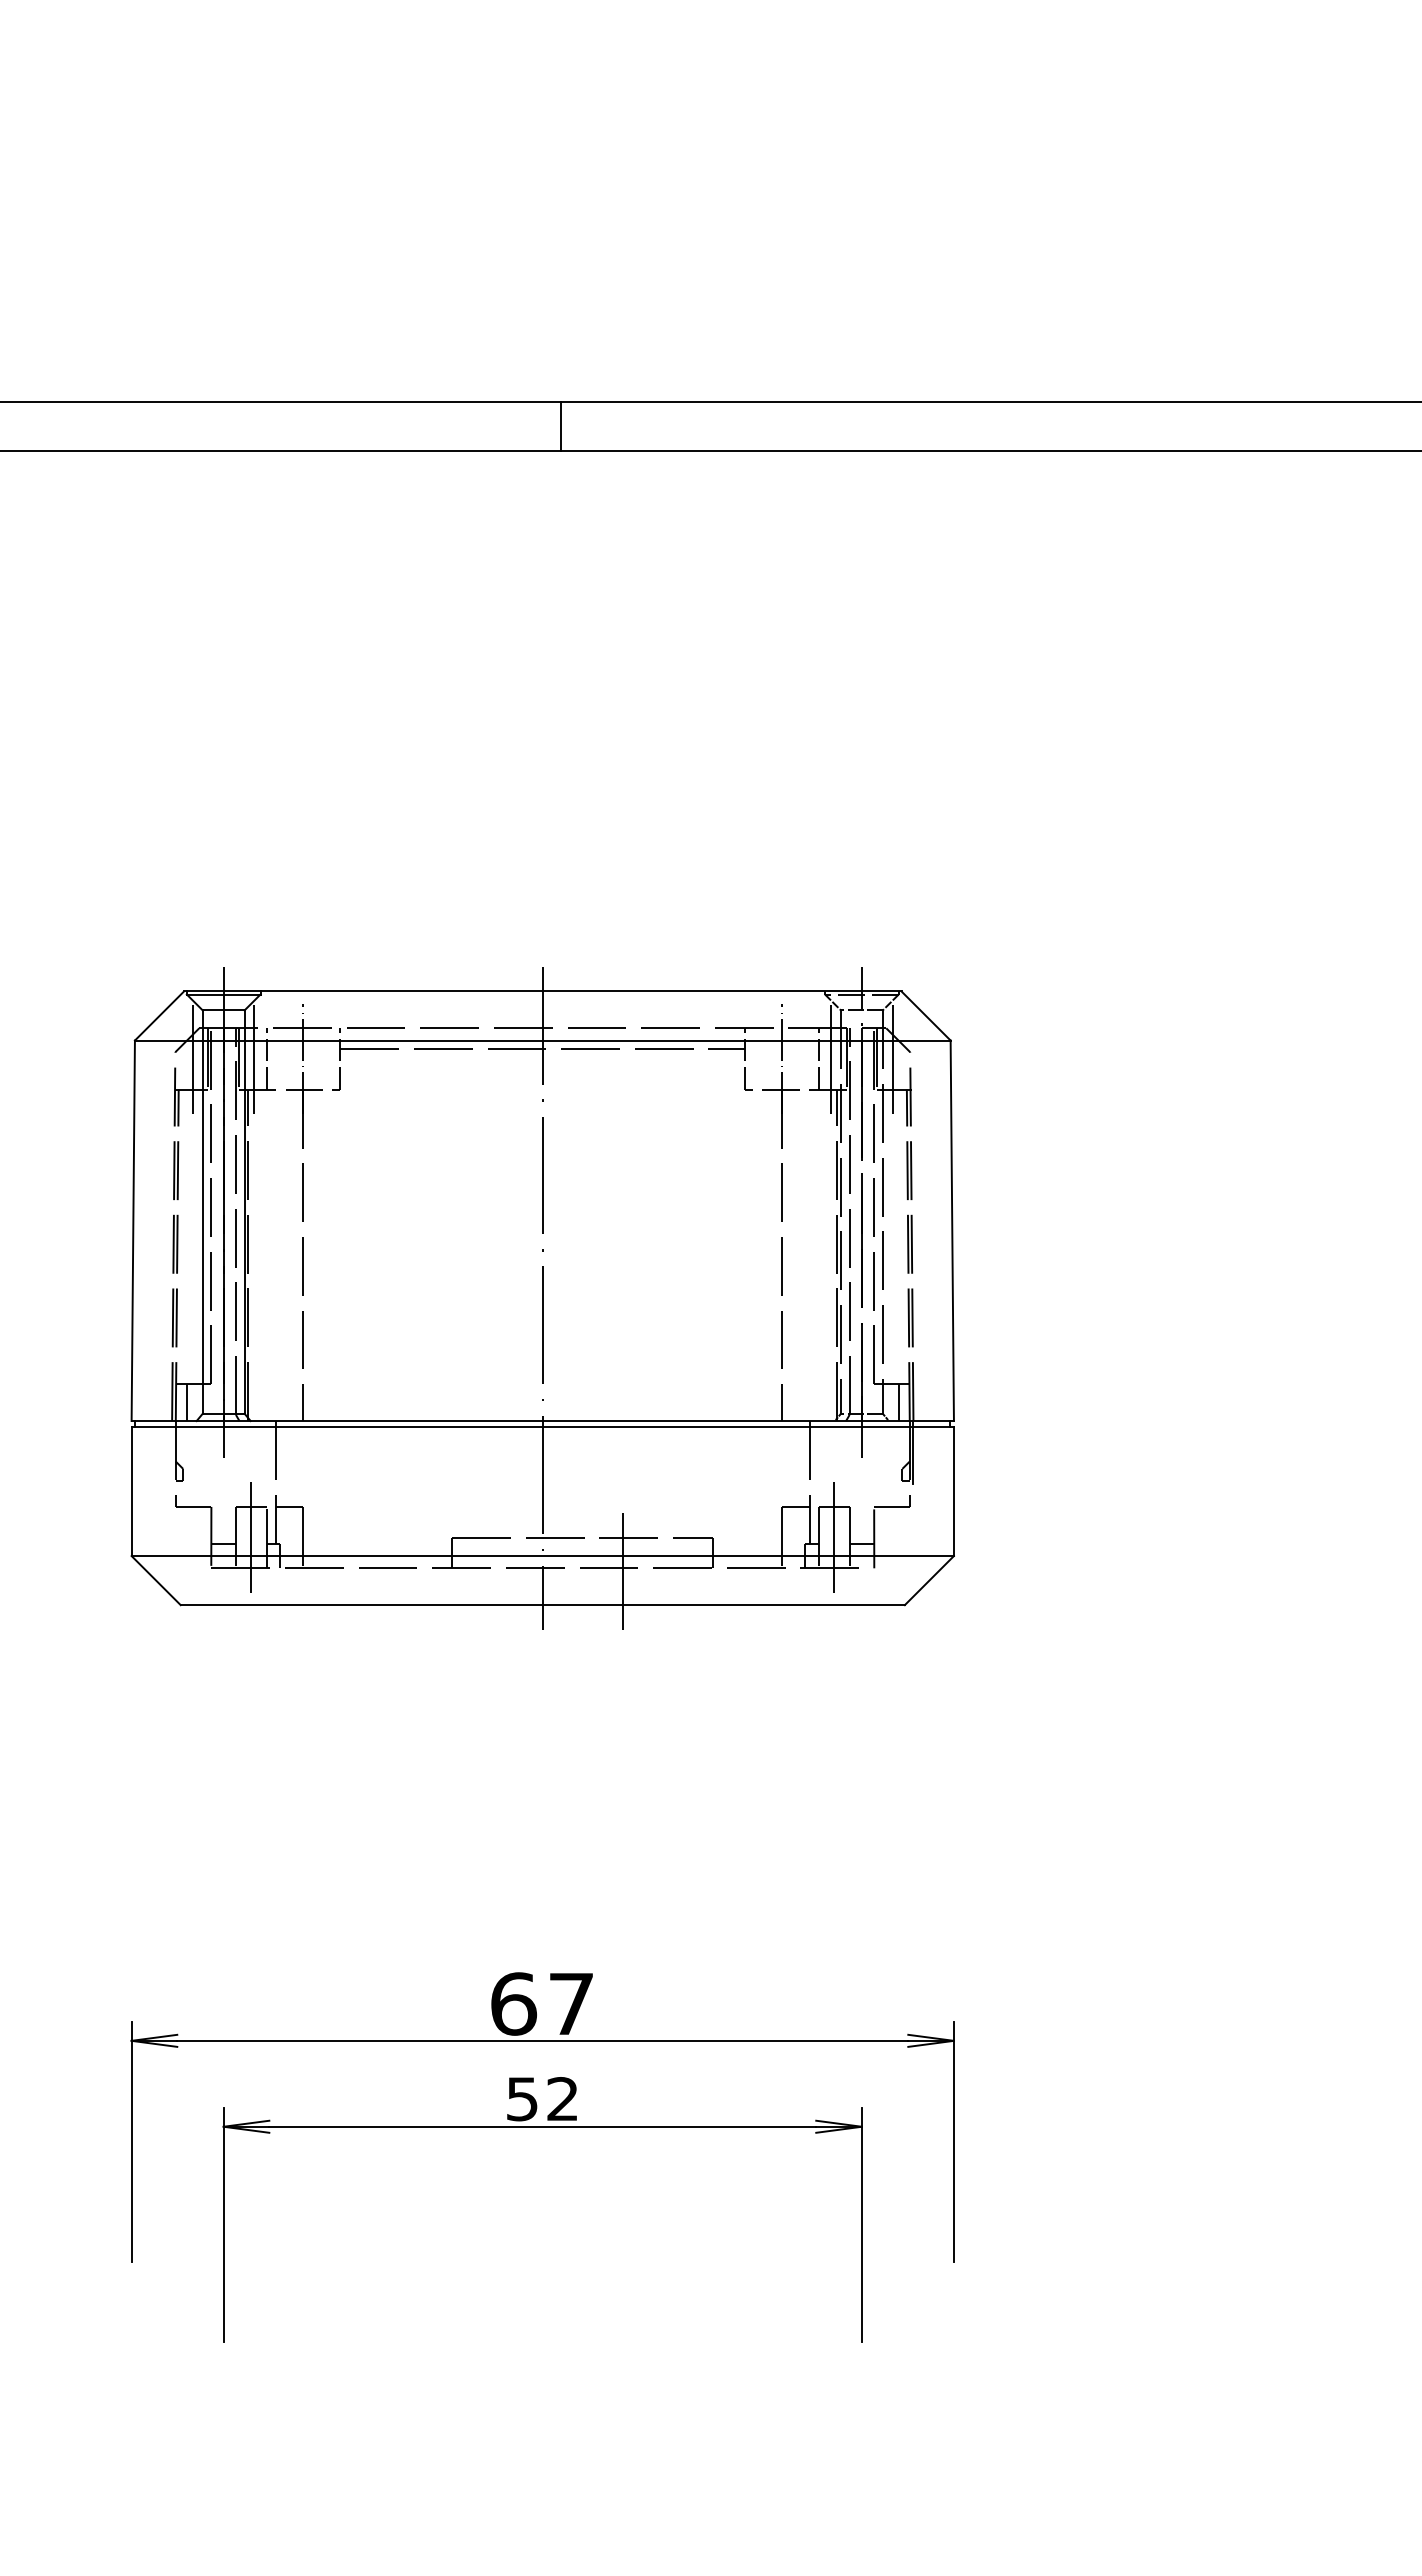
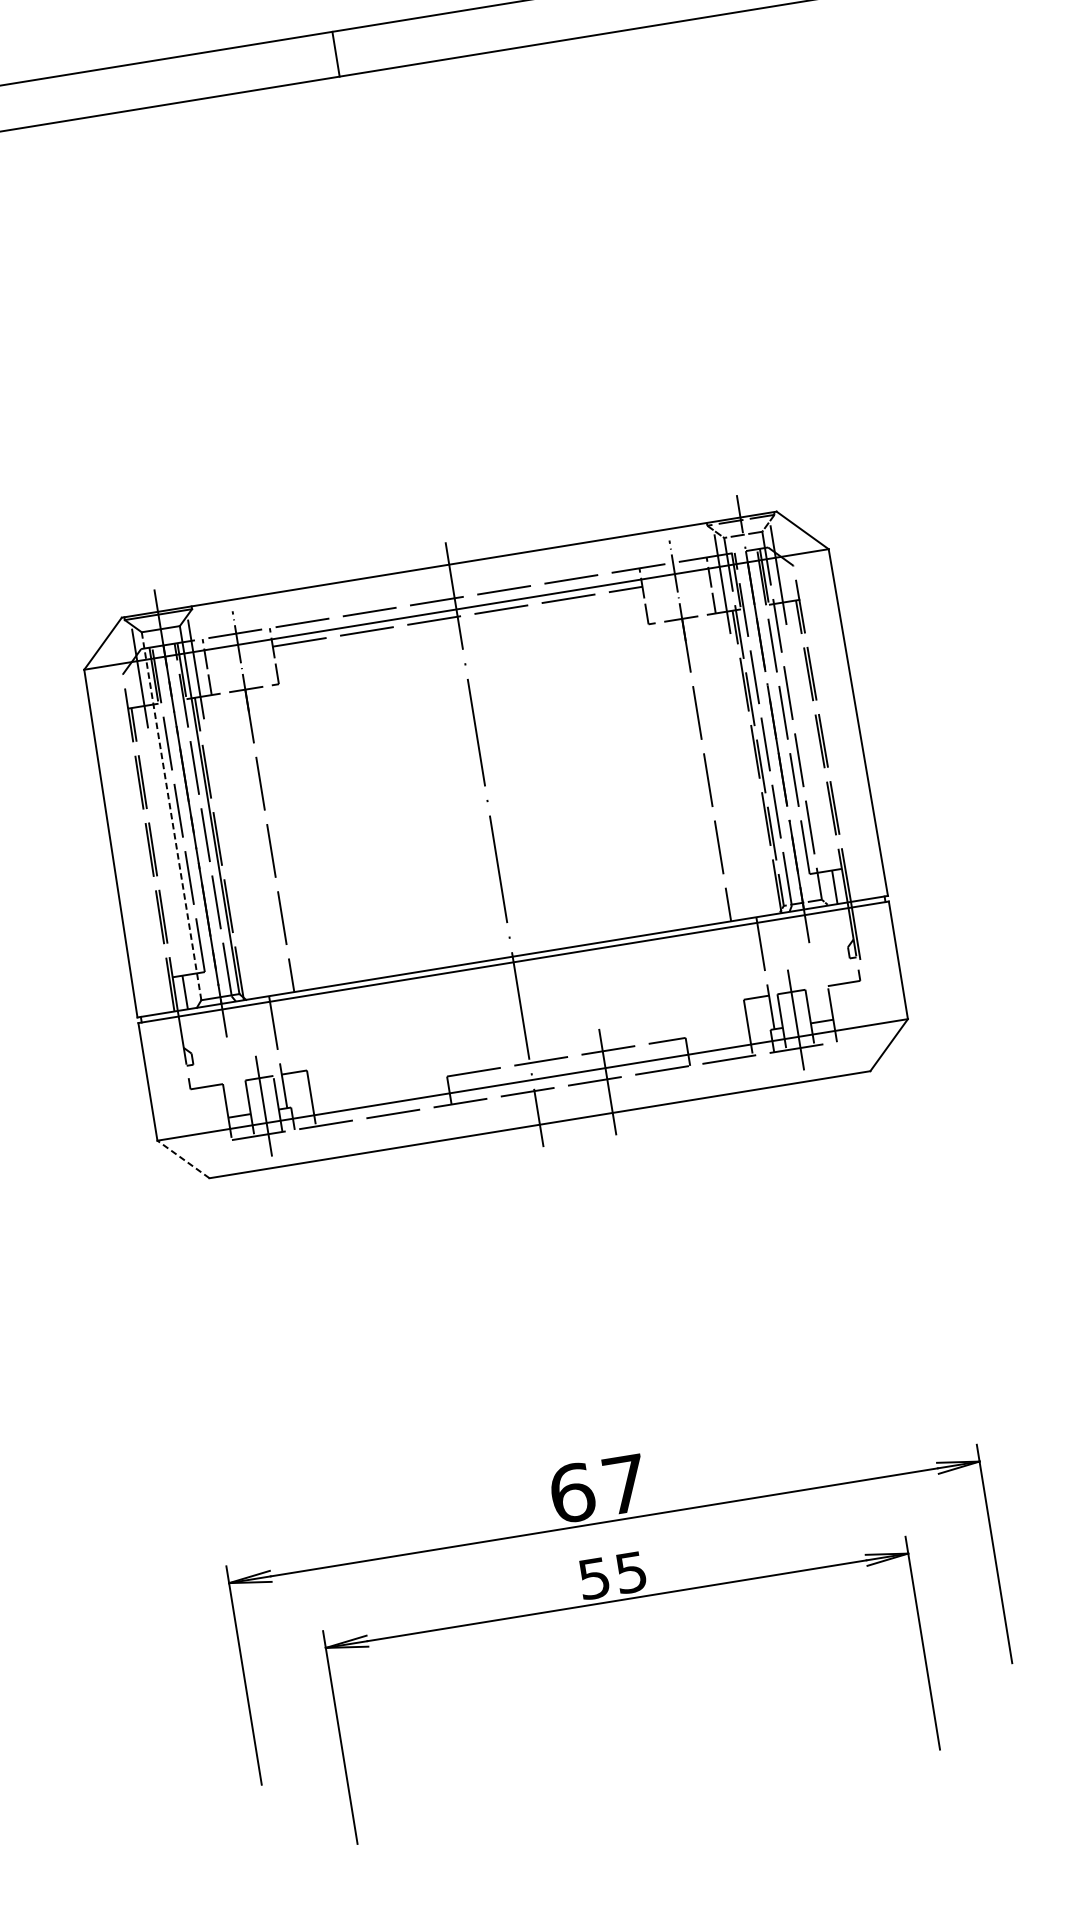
line: (561, 426) -> (336, 53), moved
line: (202, 1212) -> (171, 816), solid -> dashed
line: (156, 1580) -> (183, 1159), solid -> dashed
text: (562, 2099) -> (631, 1572), 52 -> 55

